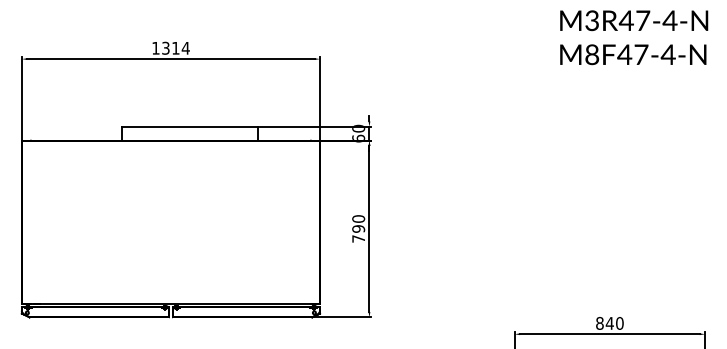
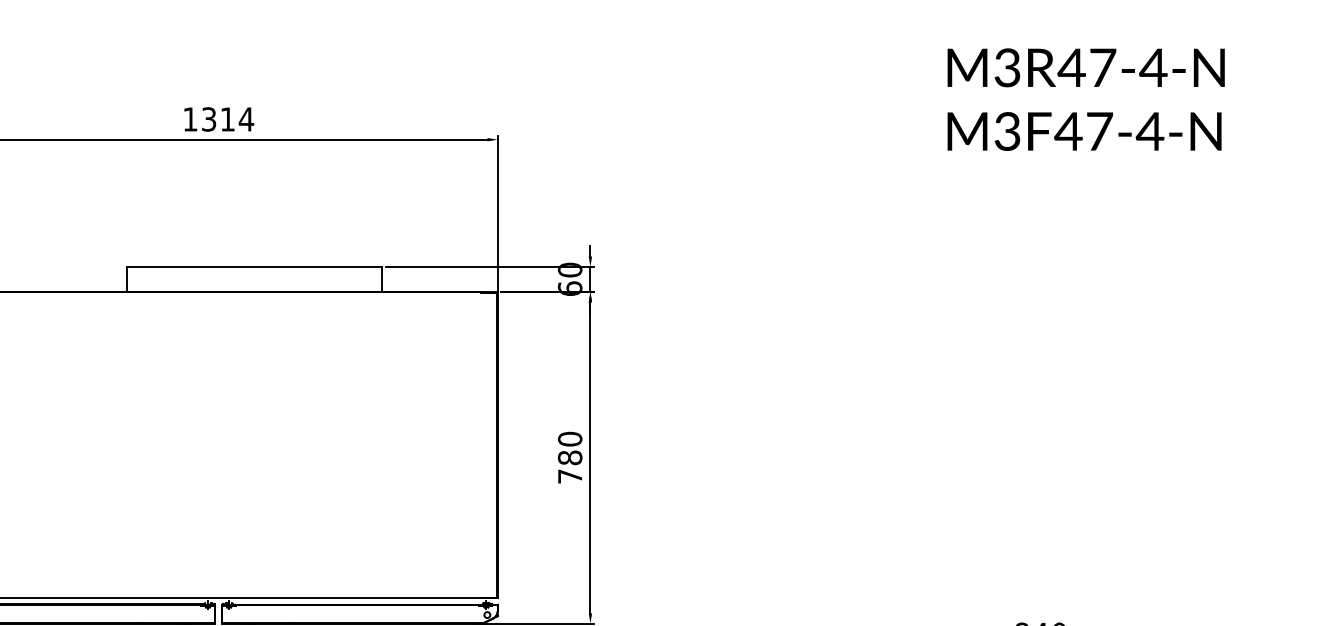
text: (592, 54) -> (1008, 131), M8F47-4-N -> M3F47-4-N
text: (358, 228) -> (569, 456), 790 -> 780

